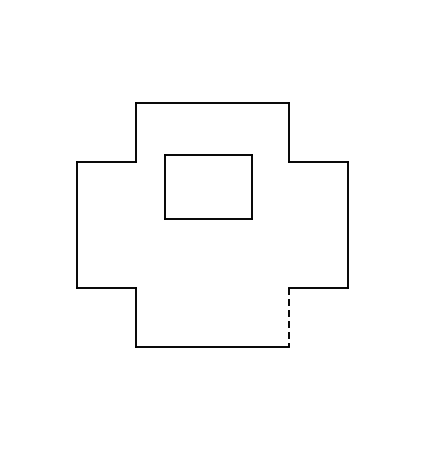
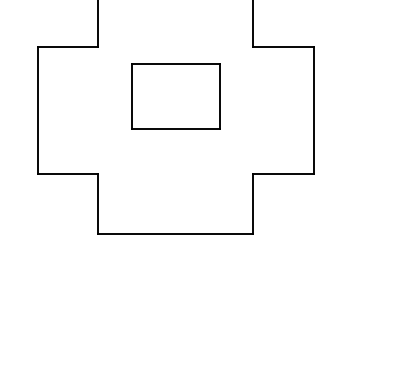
part: (208, 186) -> (175, 95), moved
line: (288, 317) -> (253, 204), dashed -> solid

